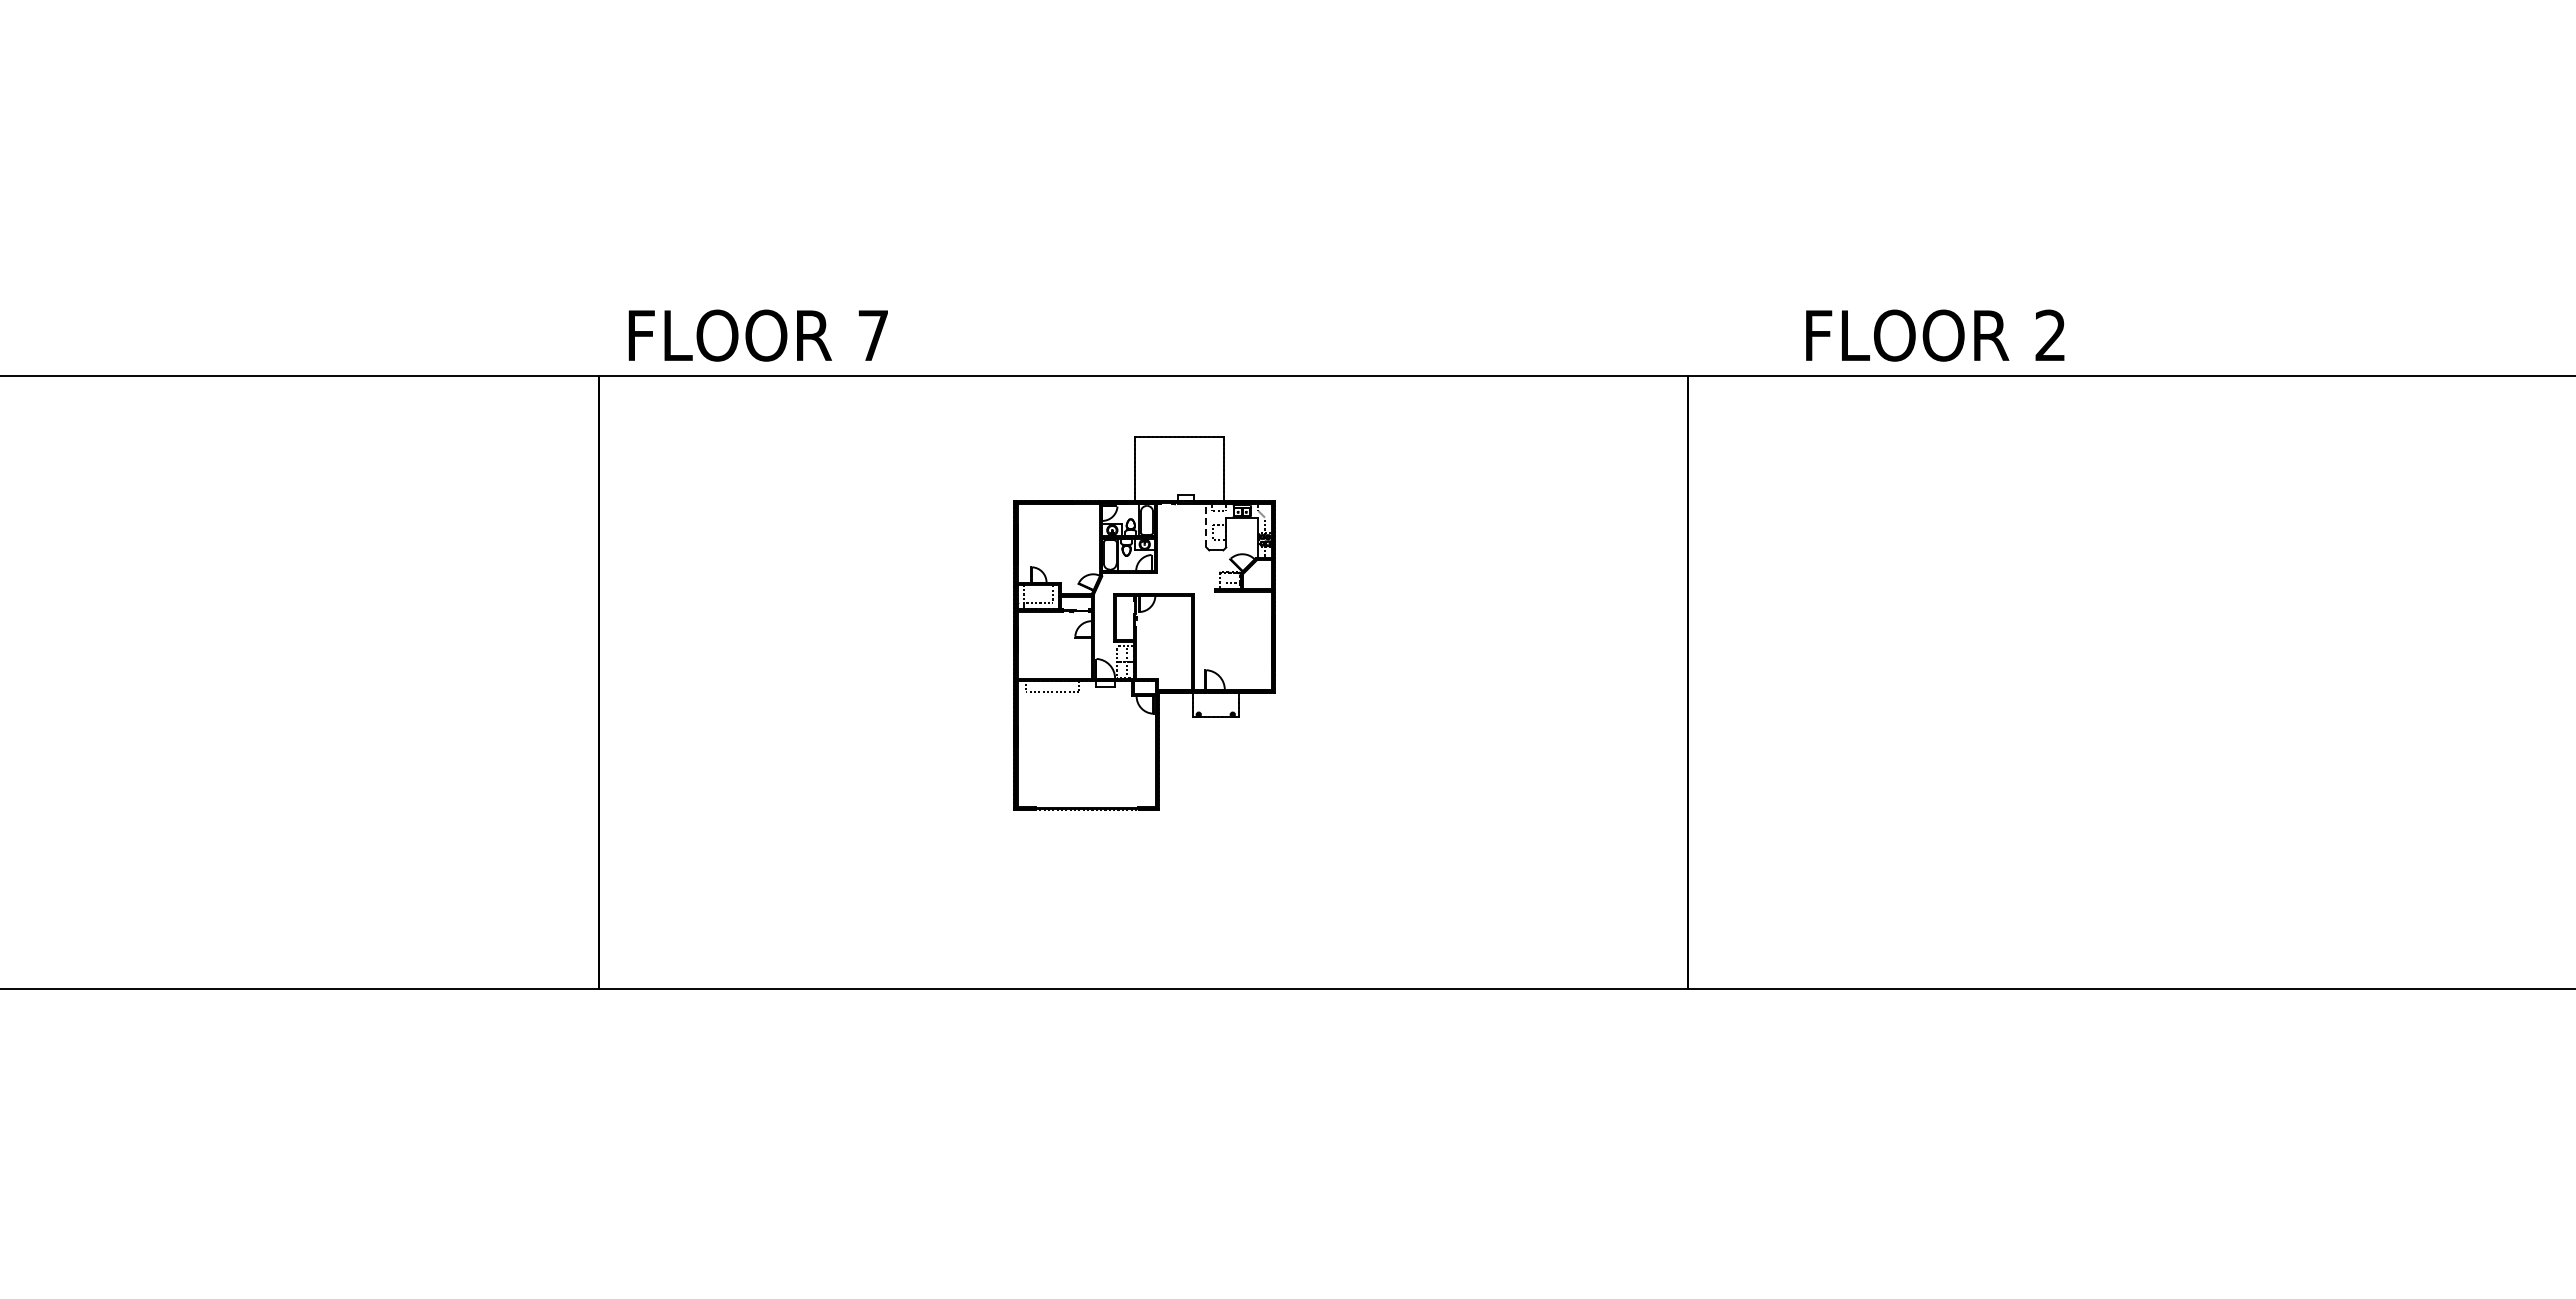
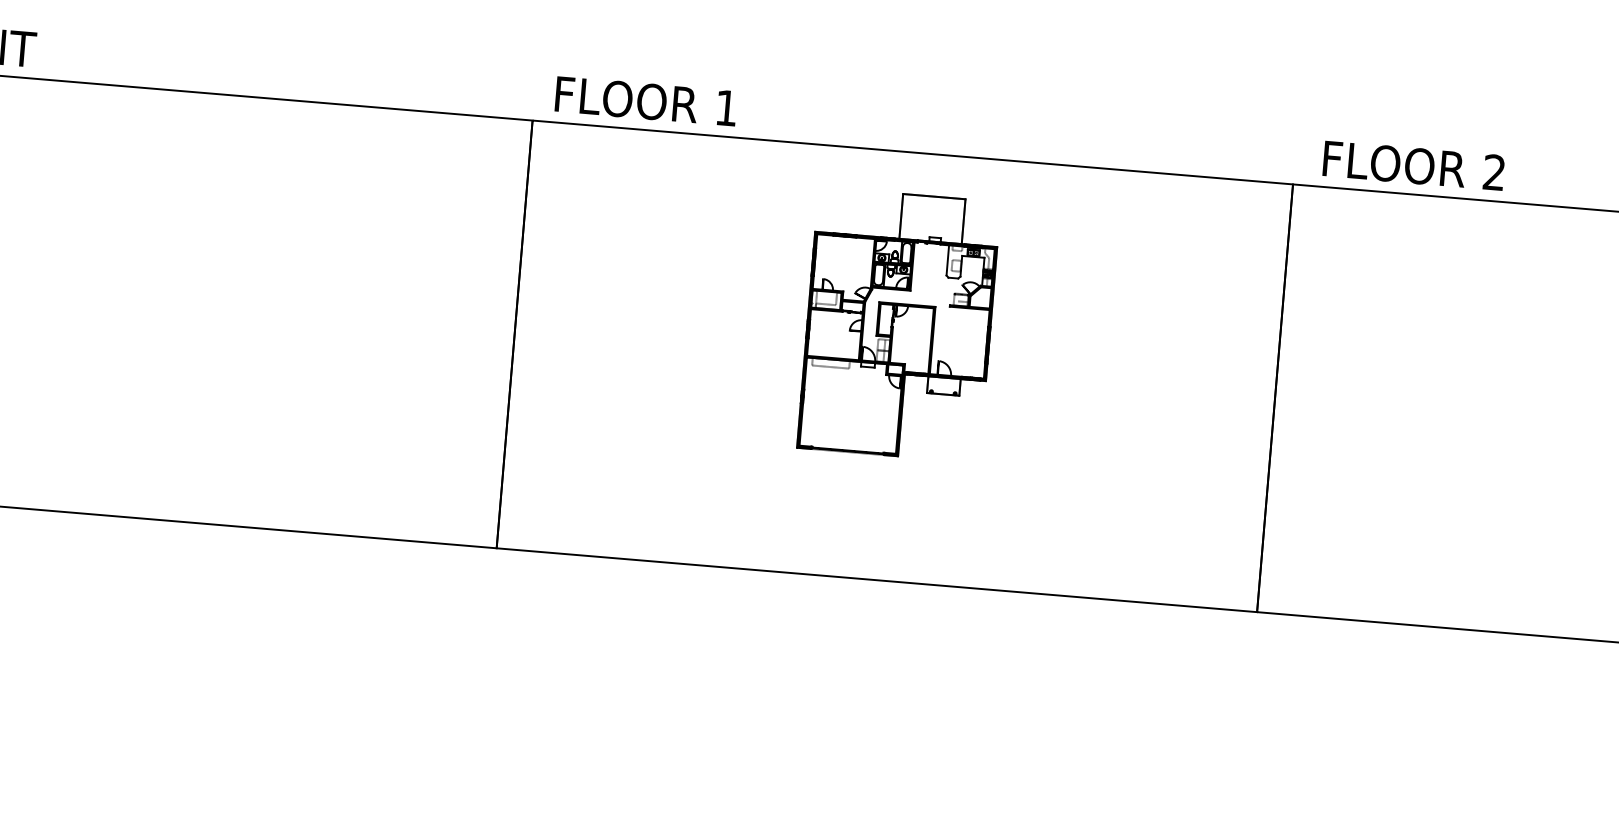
text: (872, 335) -> (725, 108), 7 -> 1
text: (1935, 335) -> (1414, 165), moved
line: (1206, 525) -> (947, 260), dashed -> solid

